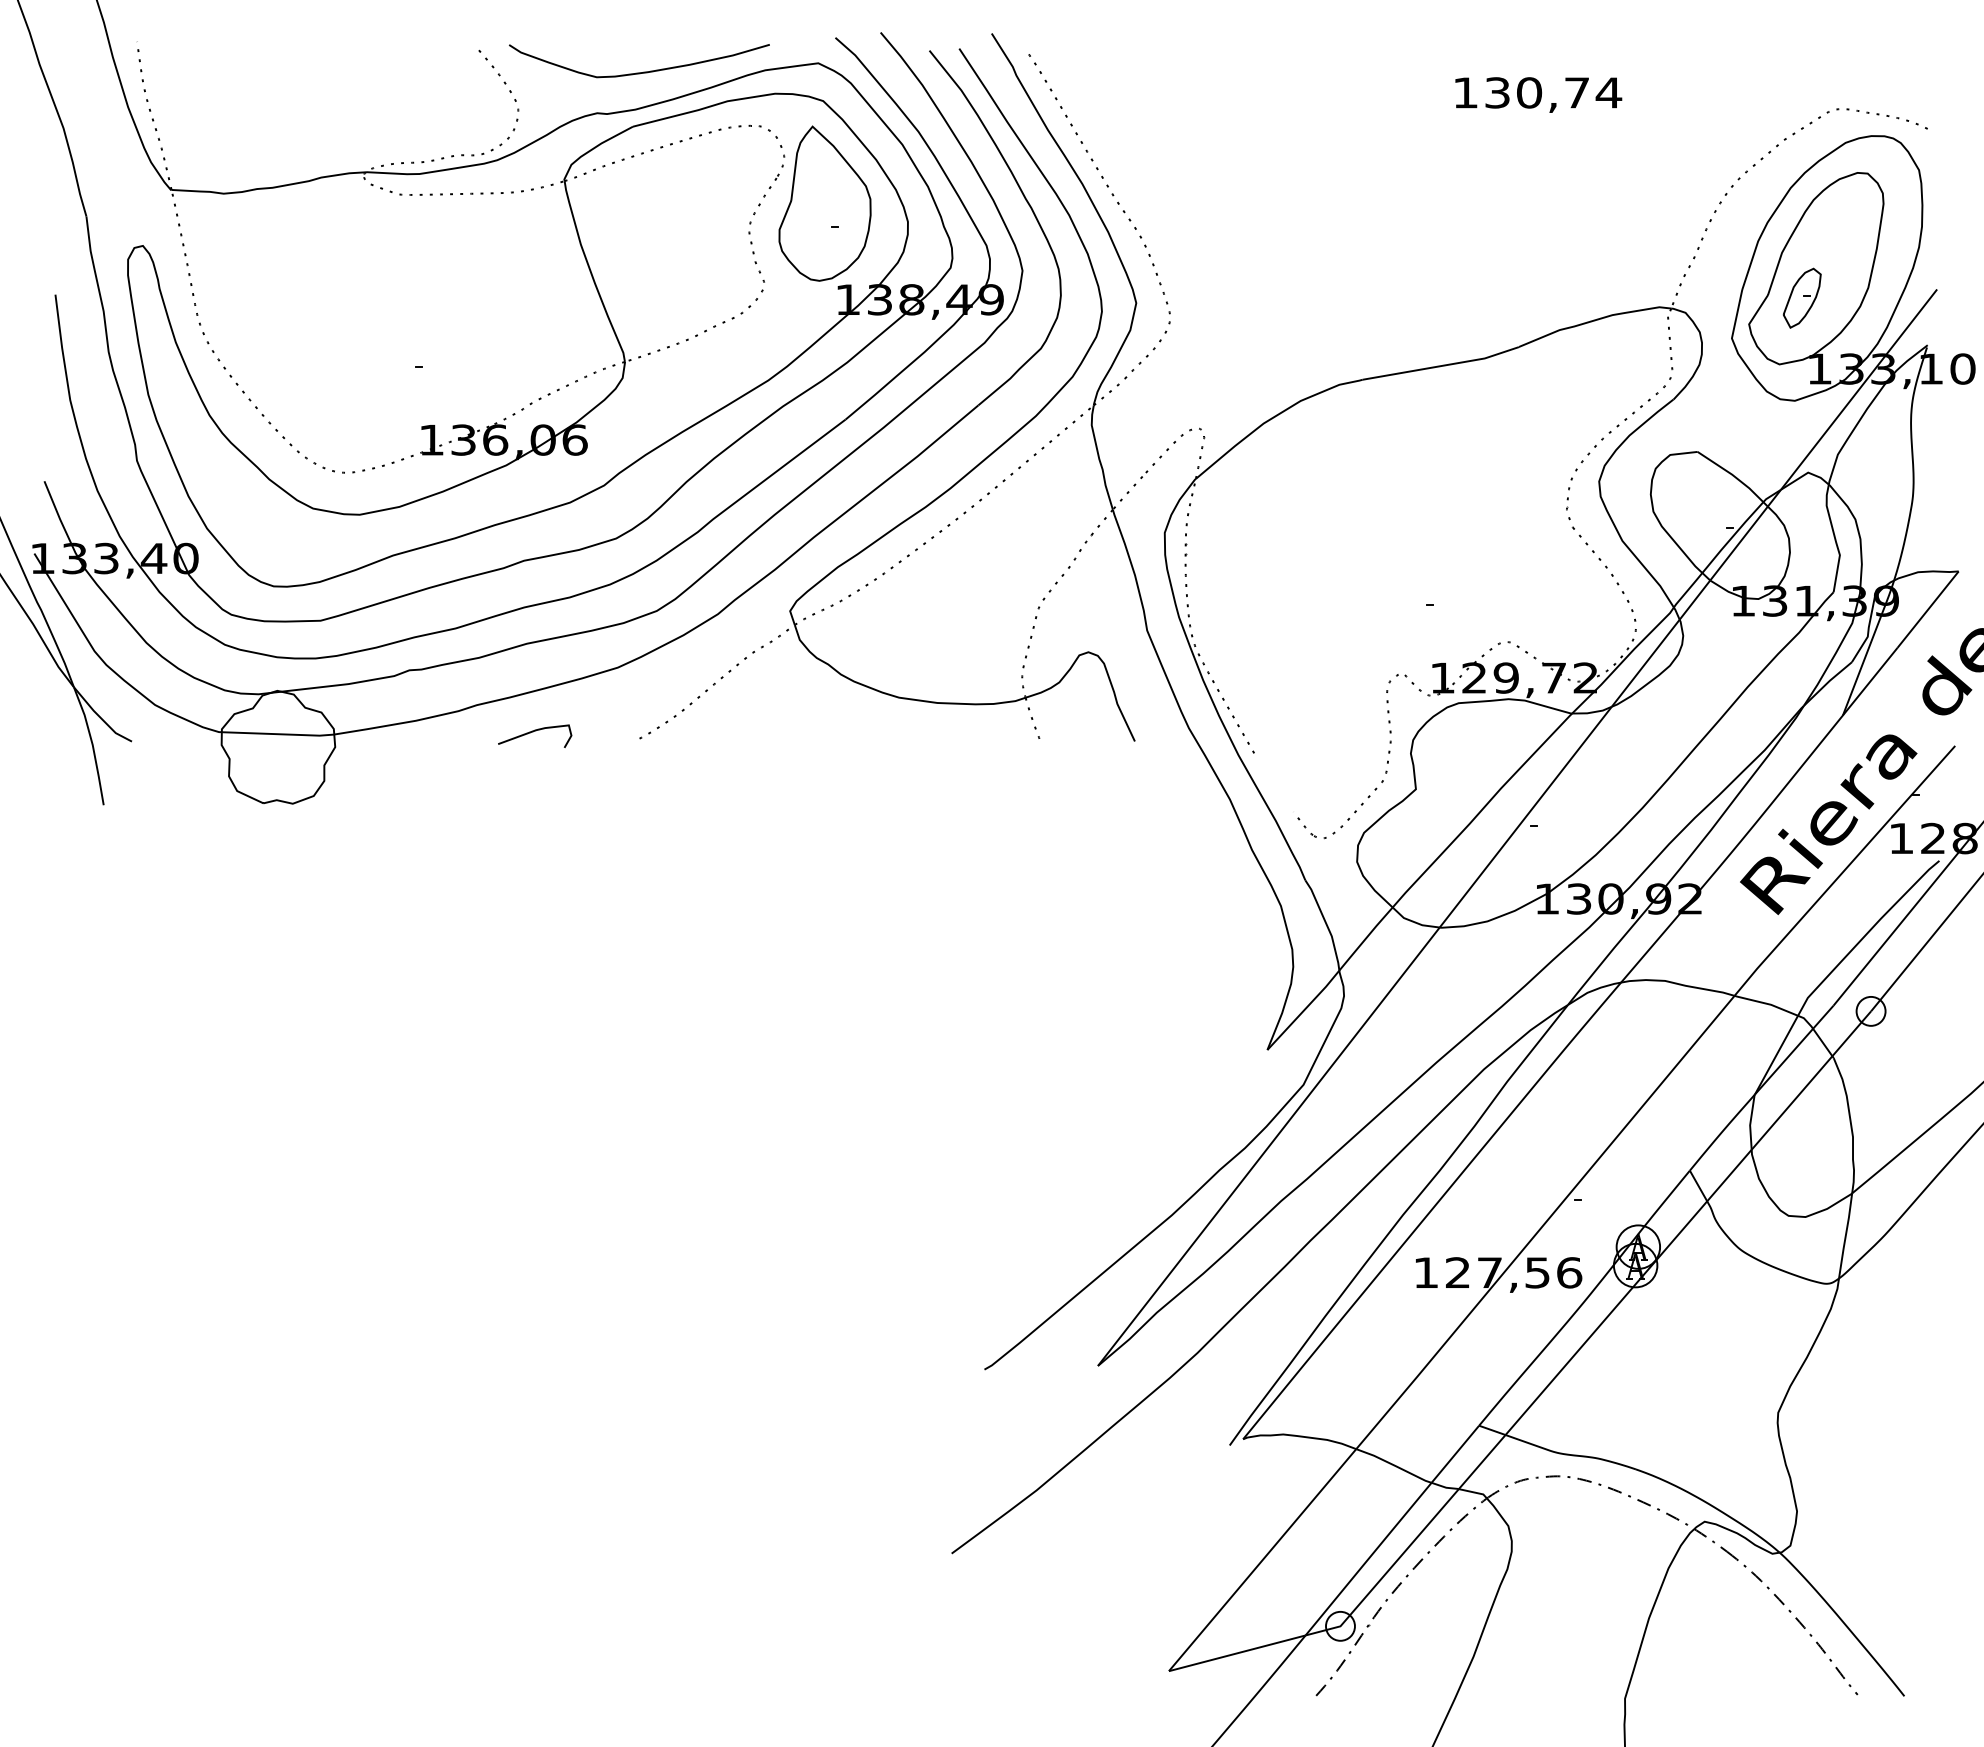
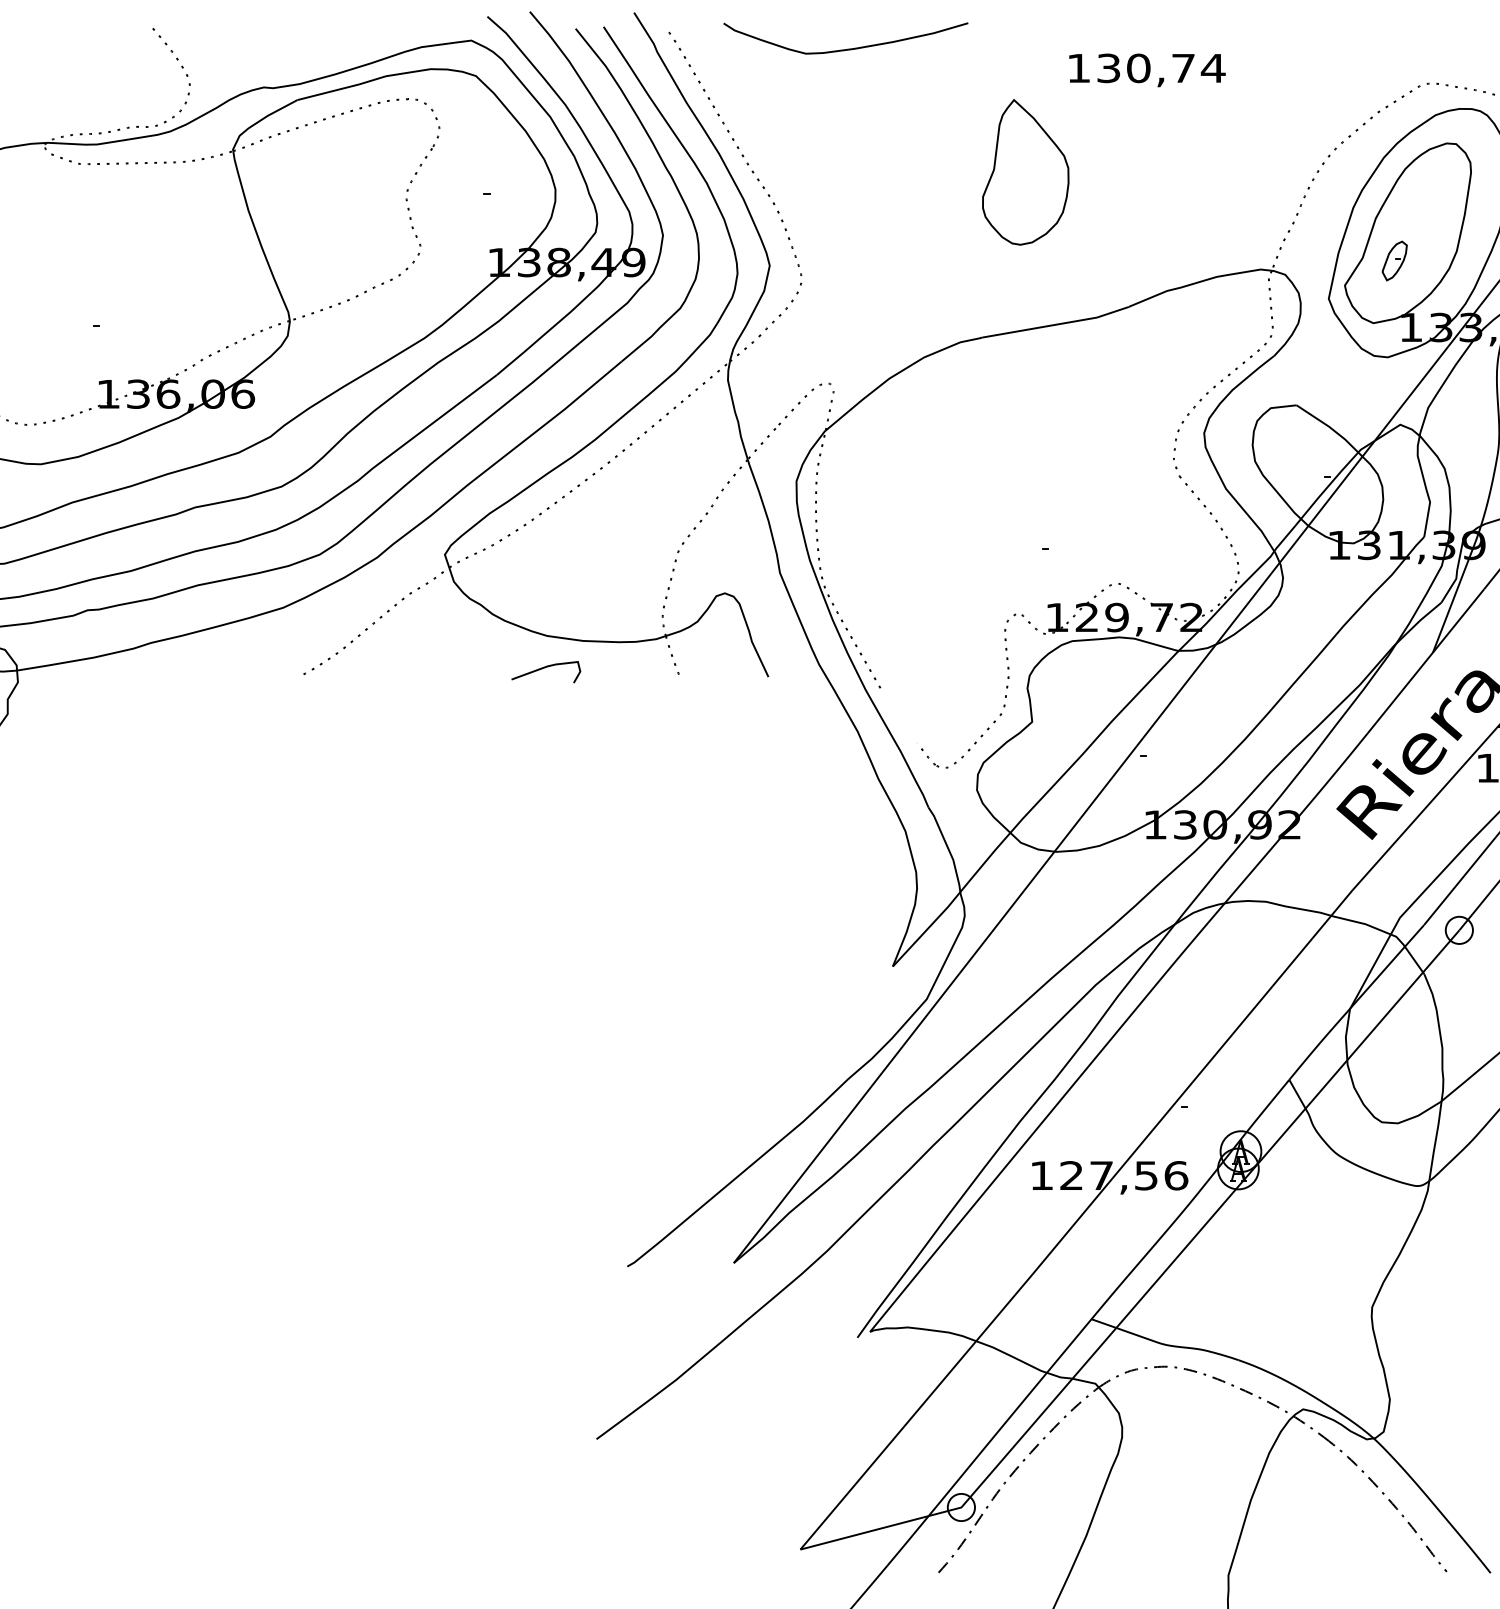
curve: (643, 71) -> (849, 48), moved
part: (824, 203) -> (1025, 172), moved
part: (1801, 297) -> (1394, 260), size x0.7
curve: (533, 732) -> (544, 668), moved

